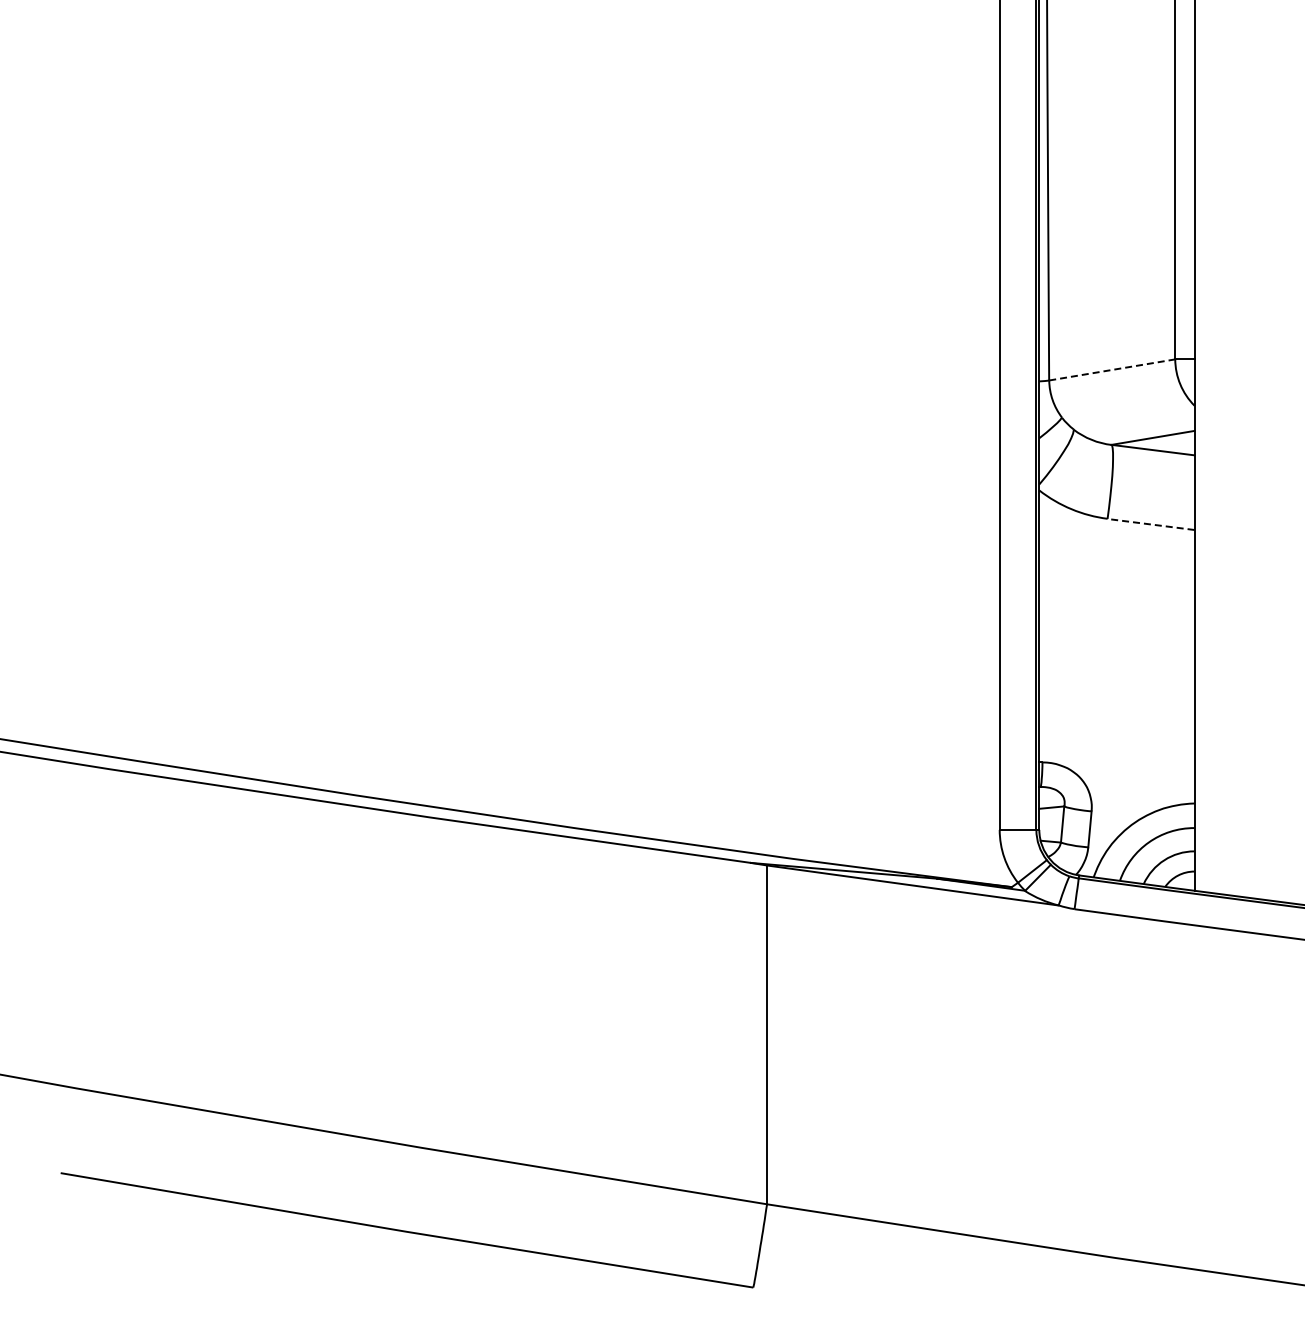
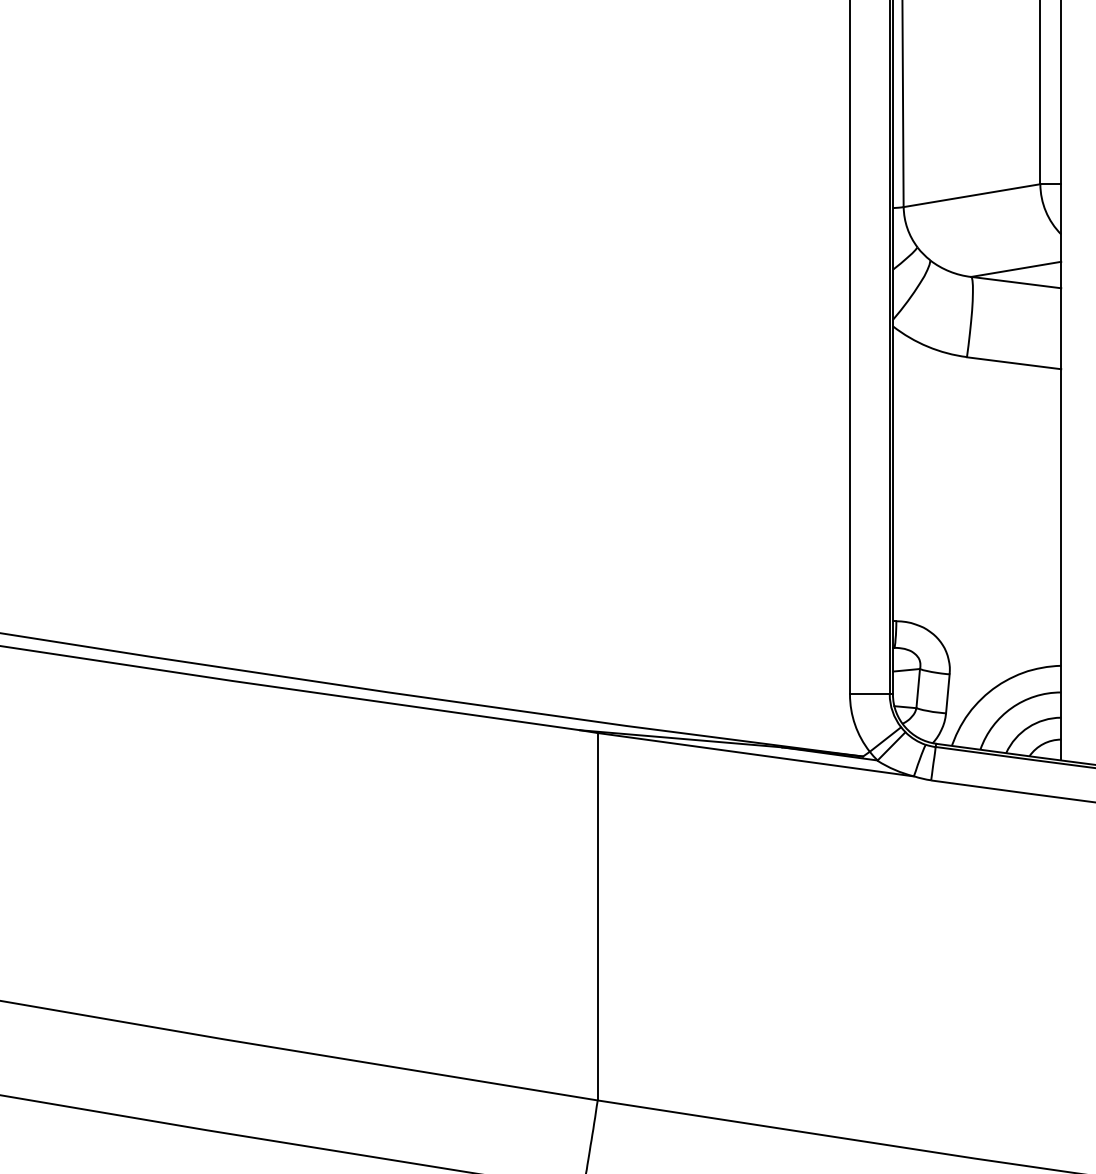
line: (1112, 369) -> (972, 195), dashed -> solid
line: (1151, 524) -> (1014, 363), dashed -> solid

